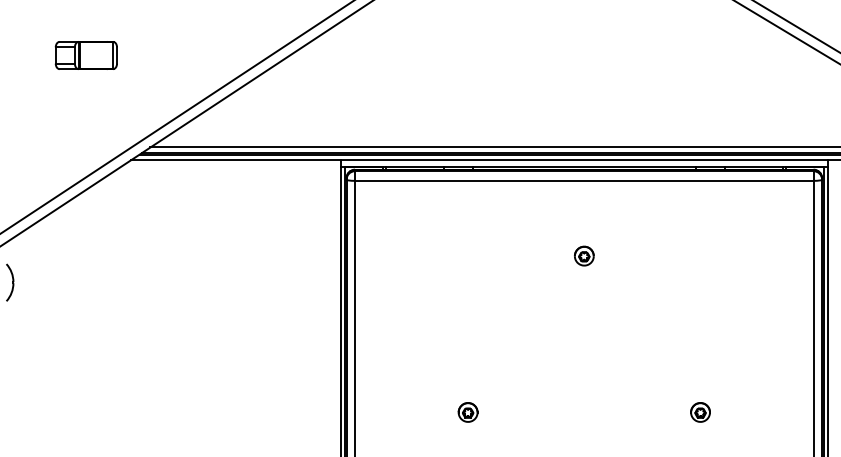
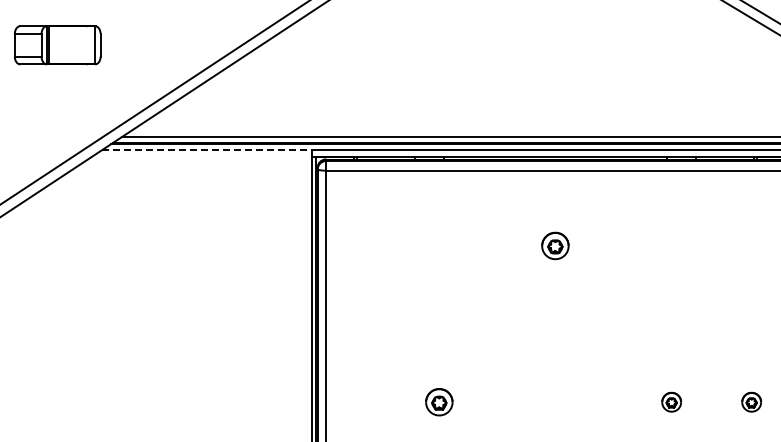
part: (85, 55) -> (56, 45), size x1.4
line: (236, 160) -> (207, 150), solid -> dashed
part: (584, 255) -> (555, 245), size x1.4
part: (467, 412) -> (438, 402), size x1.4
part: (780, 412) -> (751, 402), added

